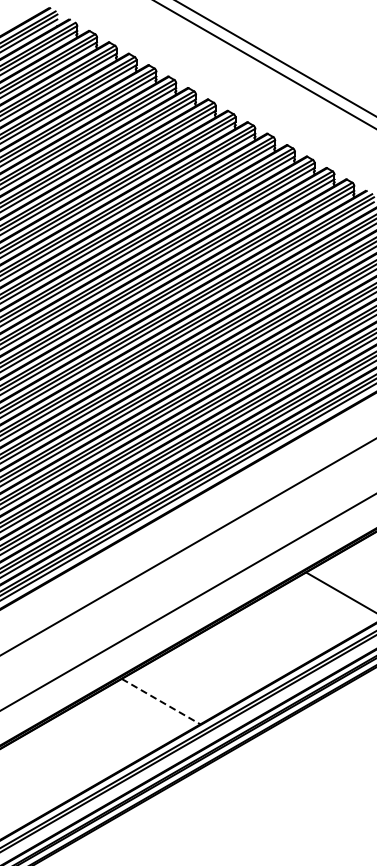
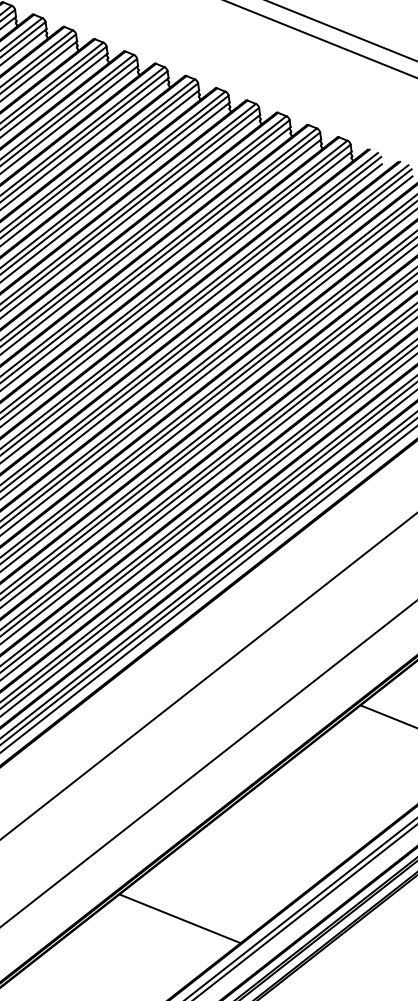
line: (161, 701) -> (180, 918), dashed -> solid

